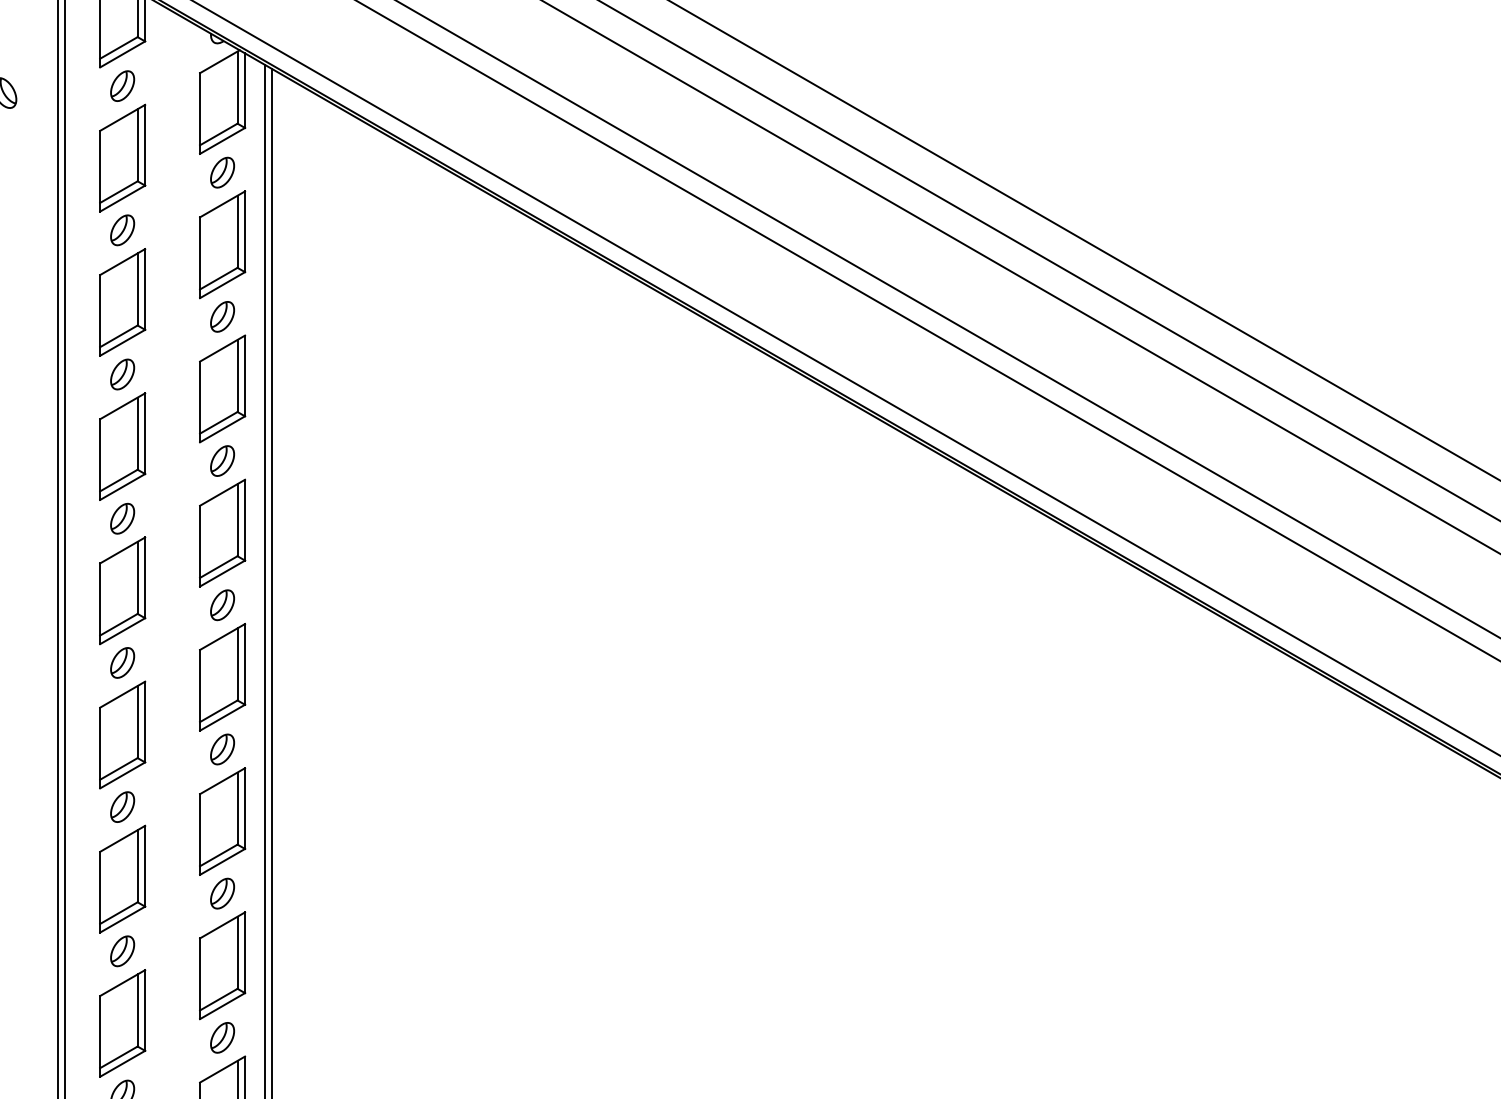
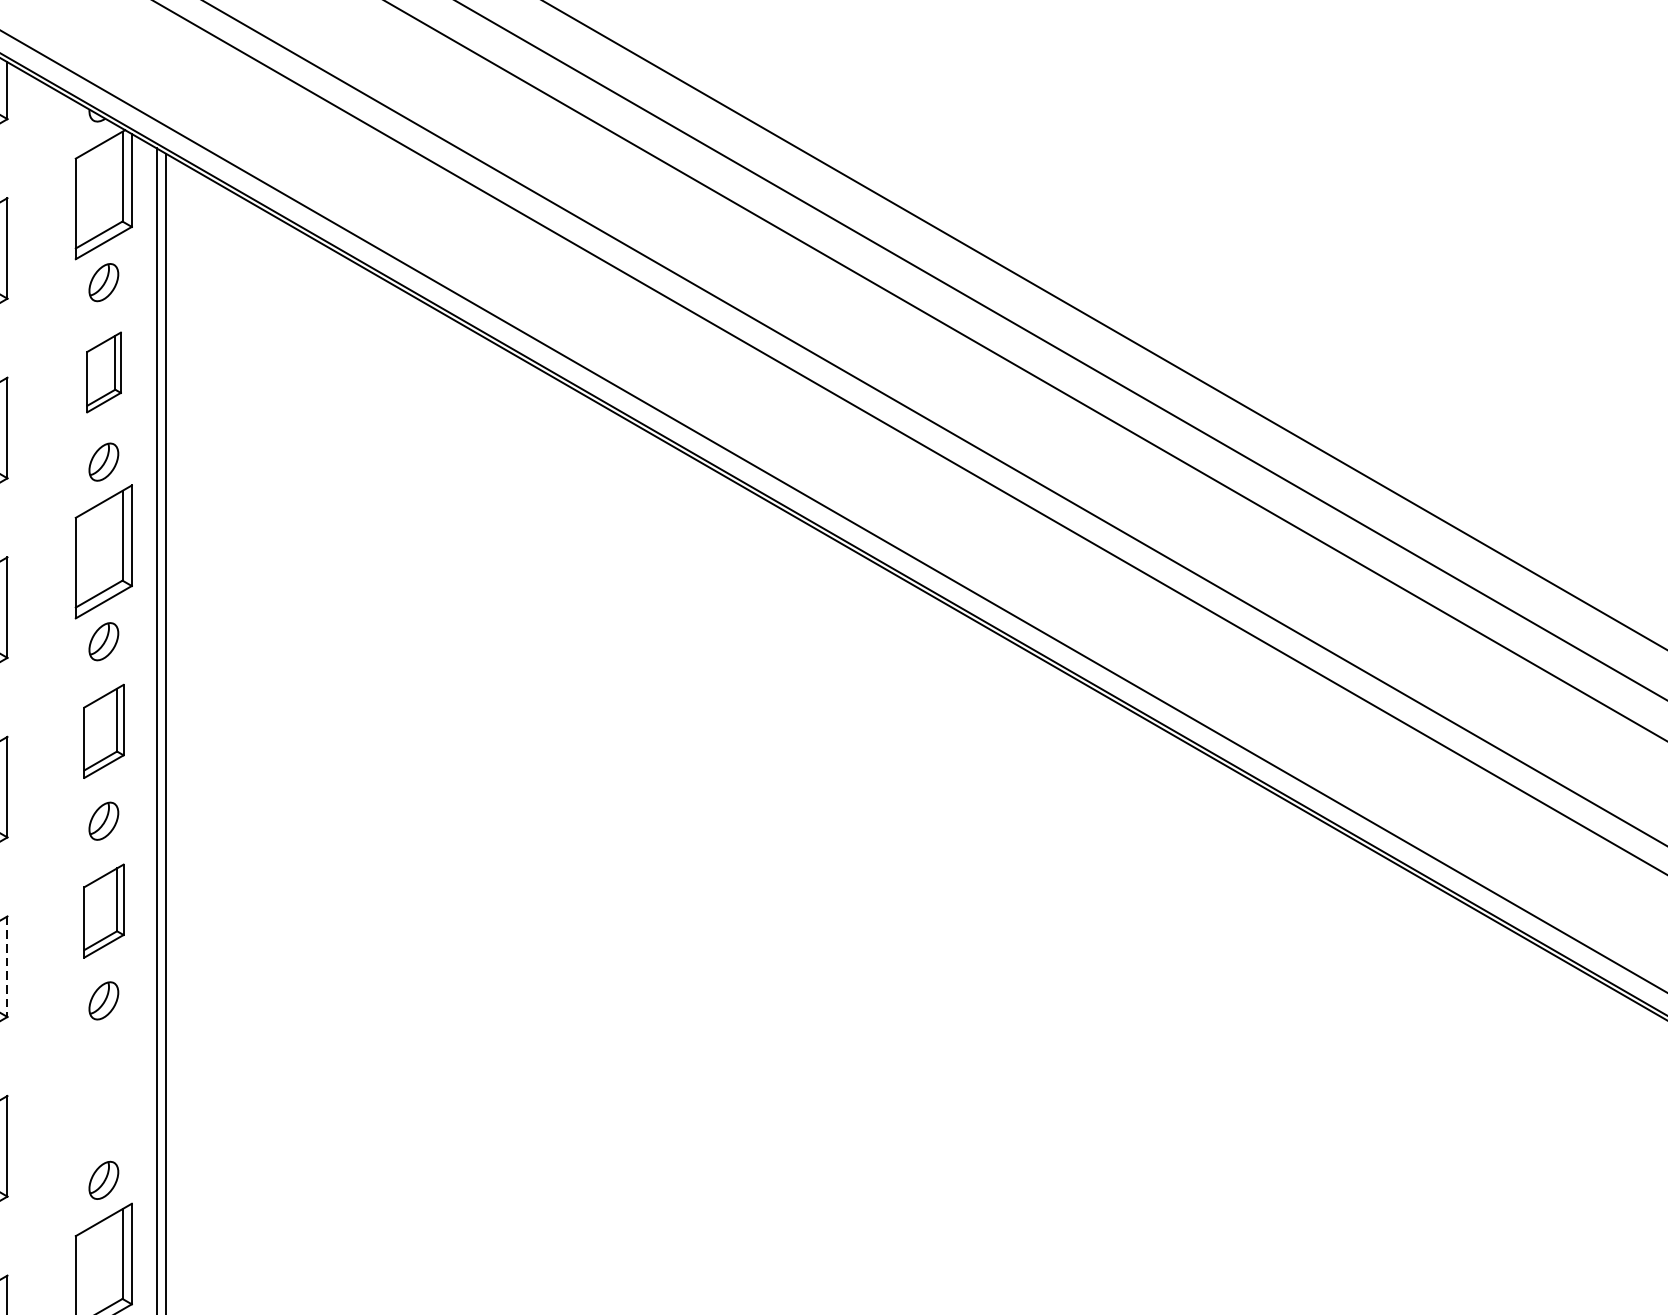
part: (222, 244) -> (103, 372), size x0.6
part: (222, 532) -> (103, 730), size x0.7
part: (222, 677) -> (103, 911), size x0.7
line: (145, 722) -> (7, 967), solid -> dashed
part: (222, 821) -> (103, 1090), removed

